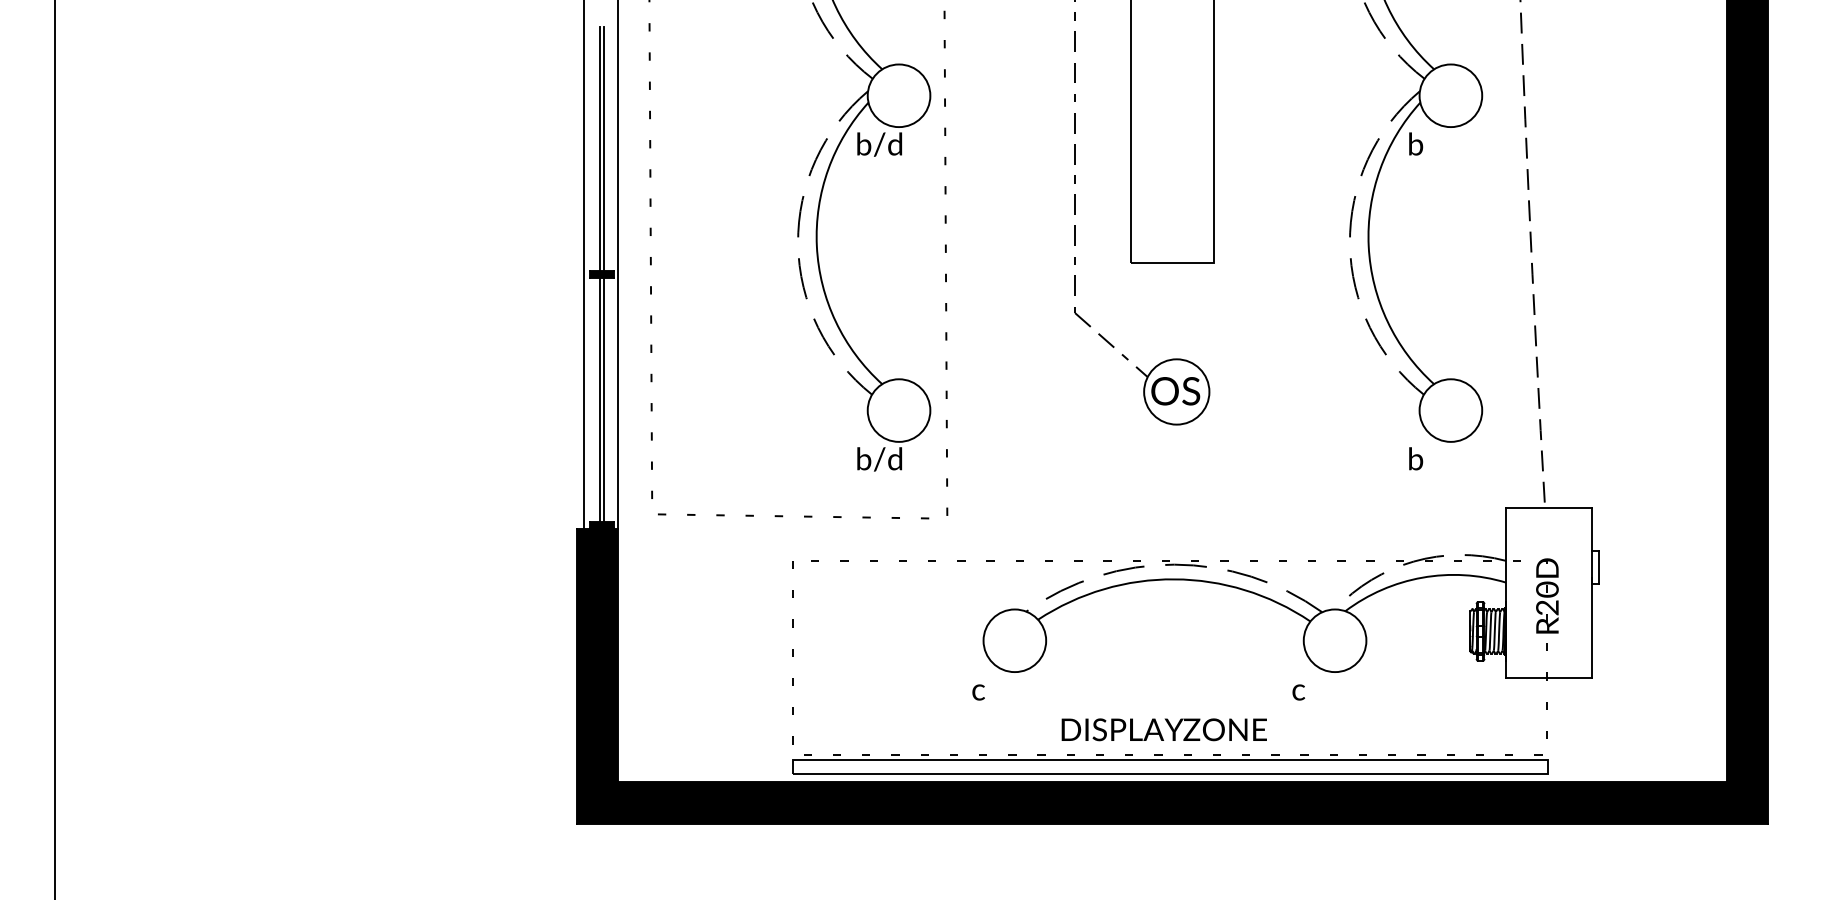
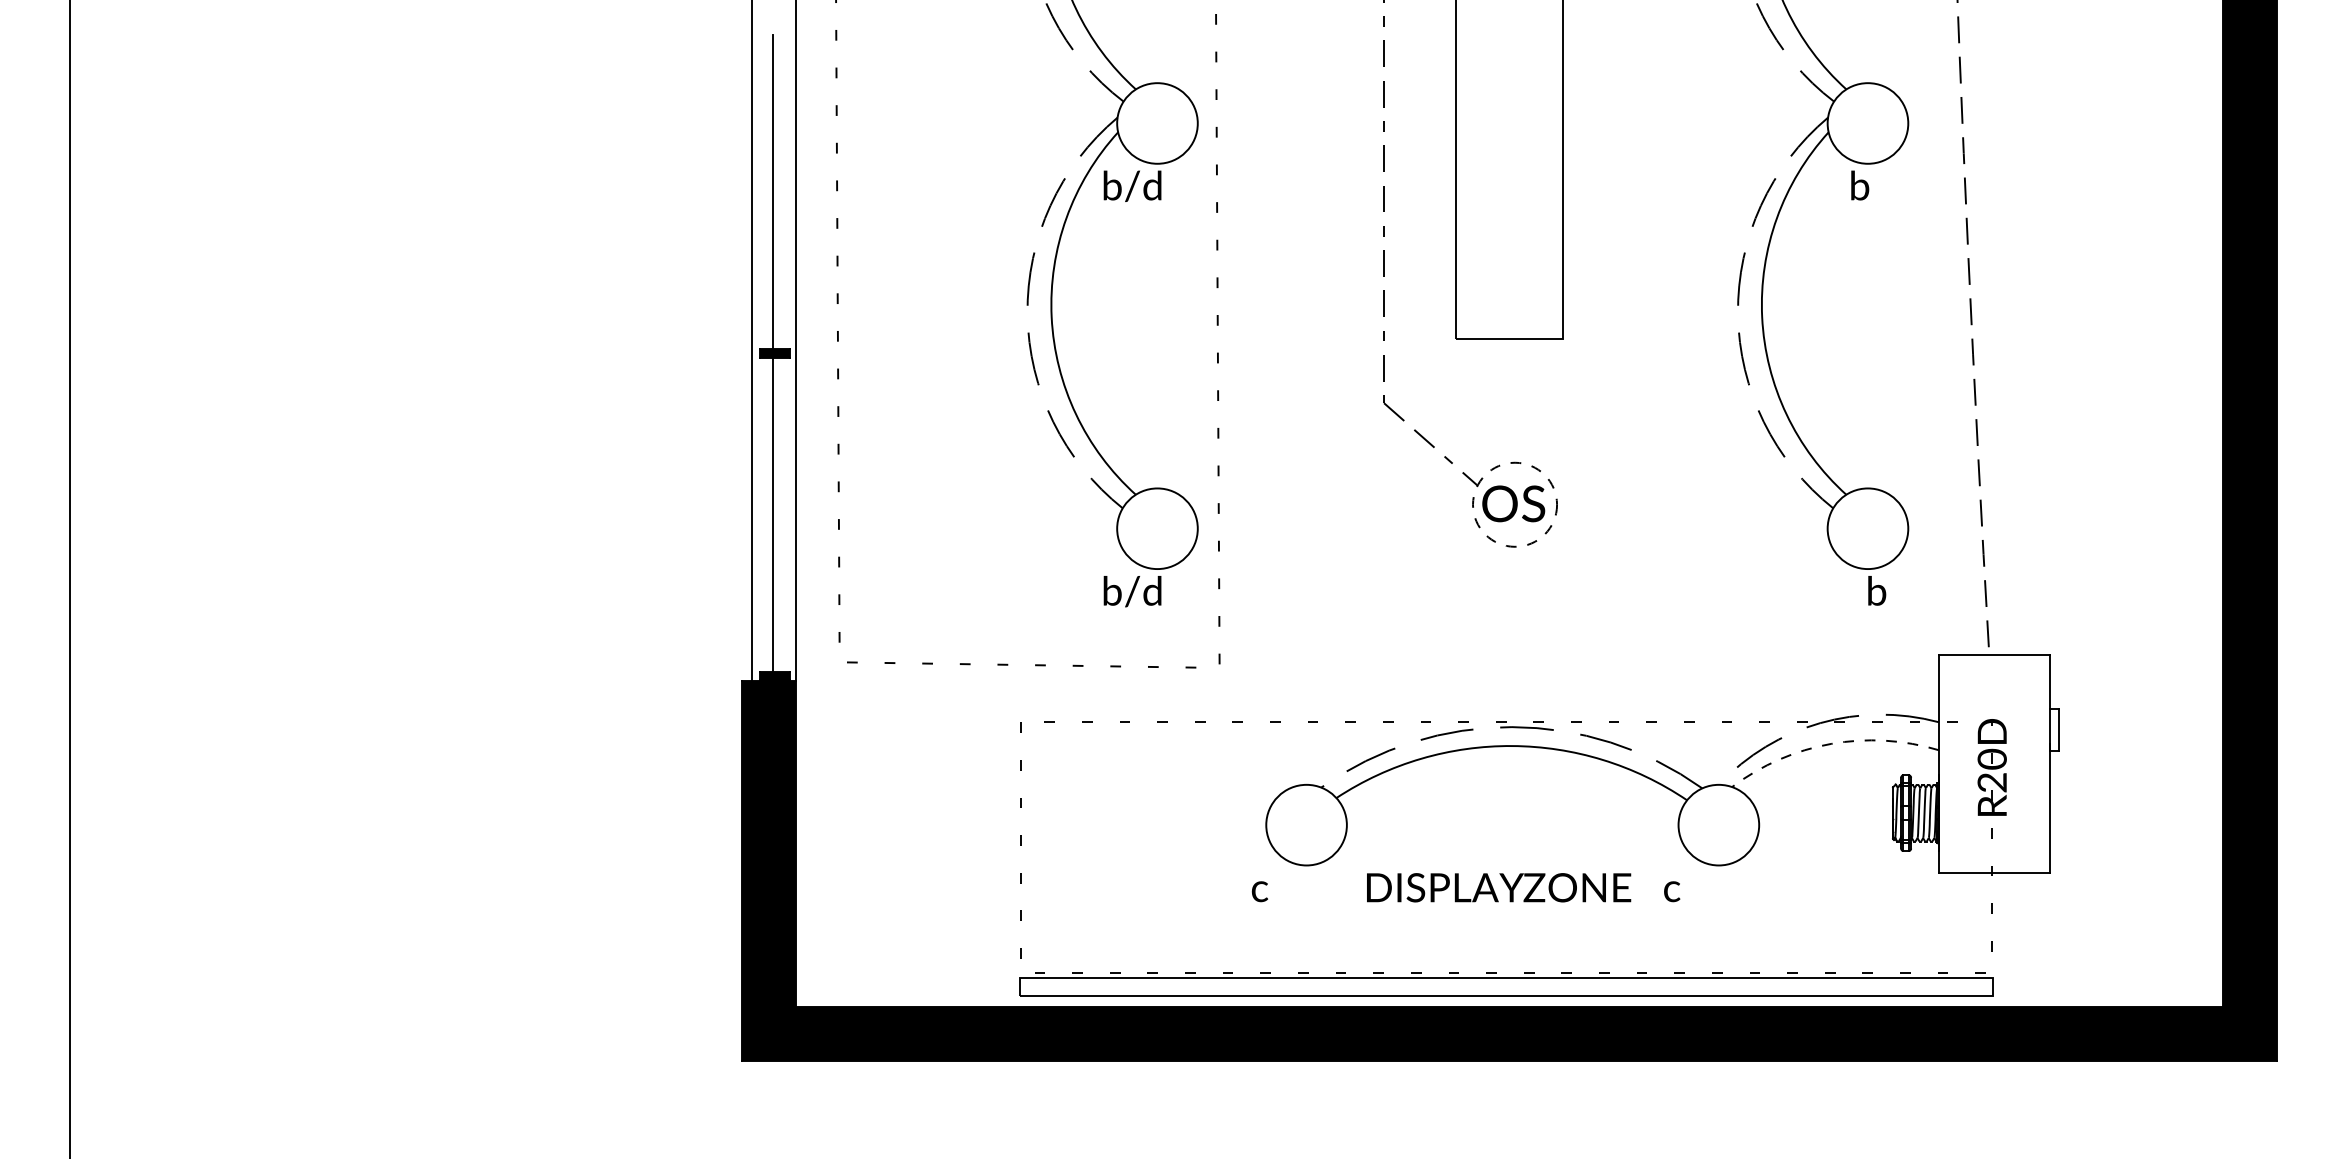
text: (1416, 143) -> (1860, 185), moved
line: (603, 148) -> (777, 191), removed
circle: (1177, 391) -> (1515, 504), solid -> dashed
line: (603, 399) -> (777, 514), removed
text: (1416, 458) -> (1877, 590), moved
arc: (1422, 577) -> (1831, 743), solid -> dashed
text: (1164, 729) -> (1499, 887), moved

